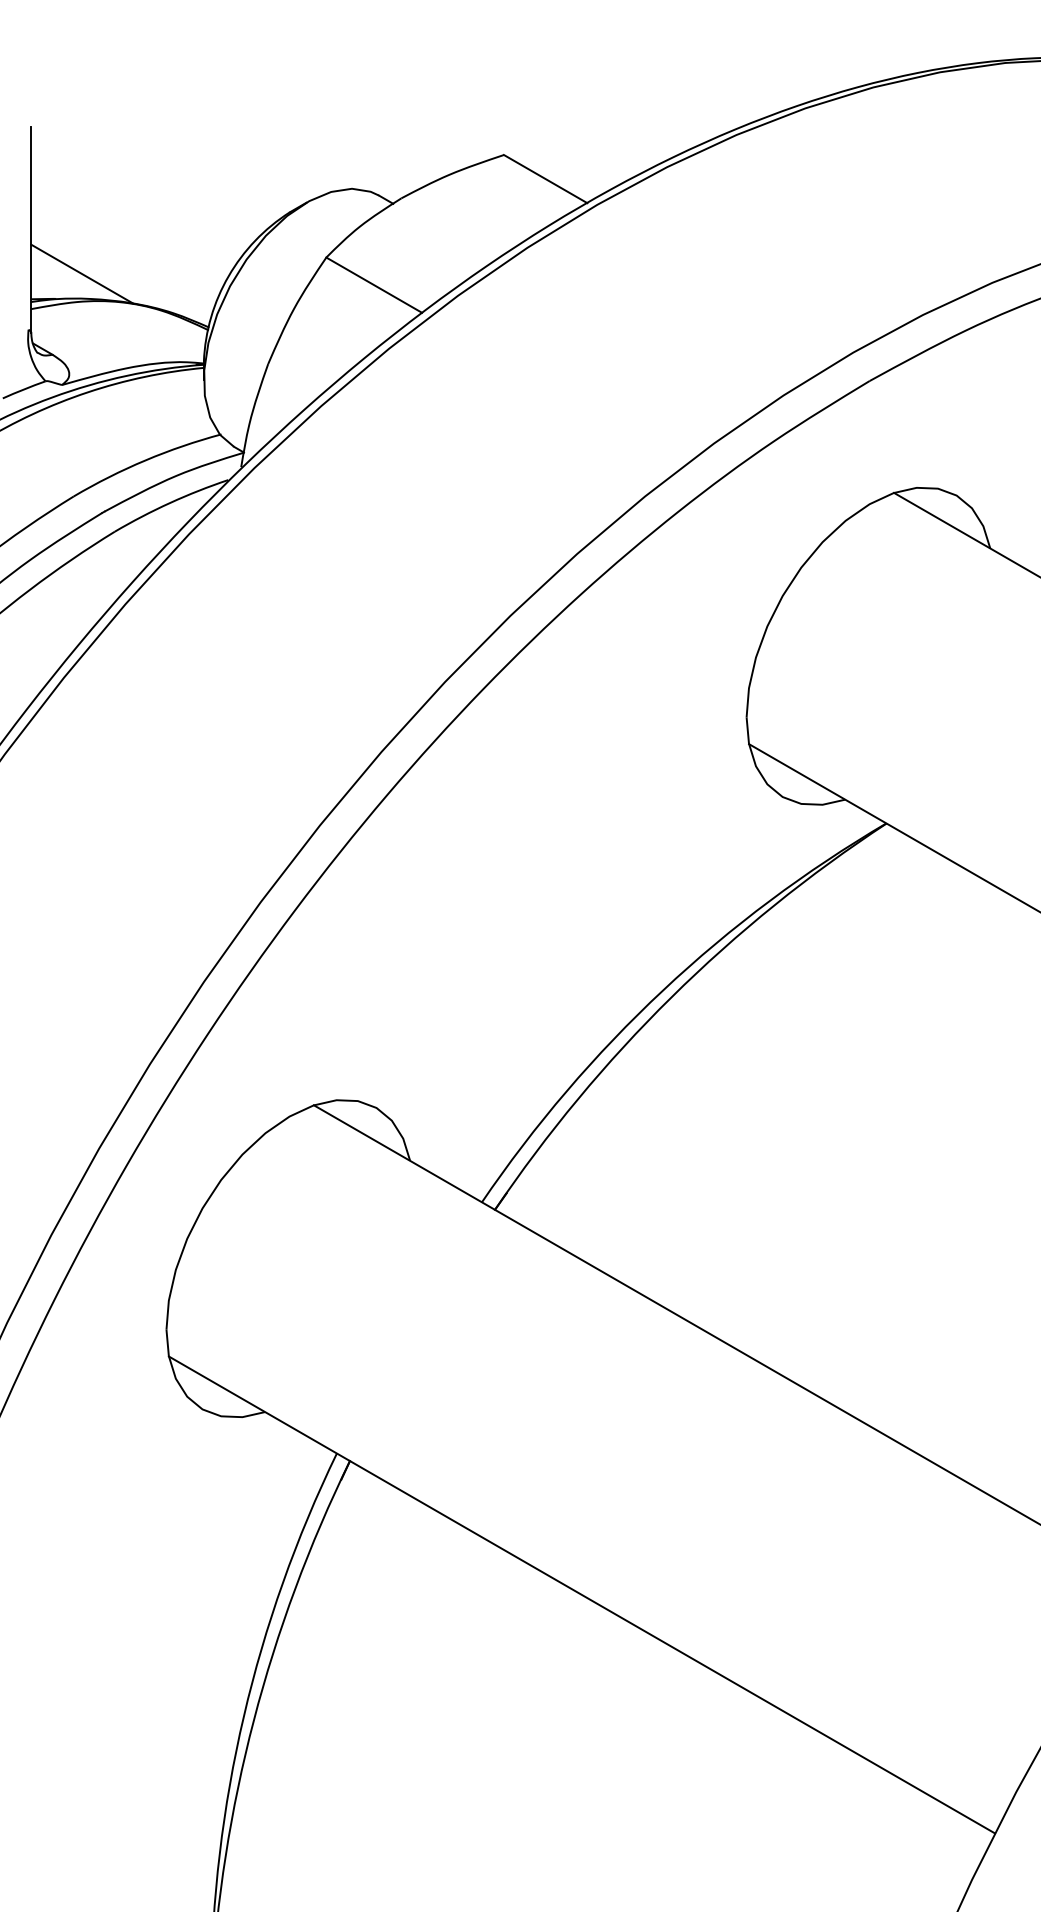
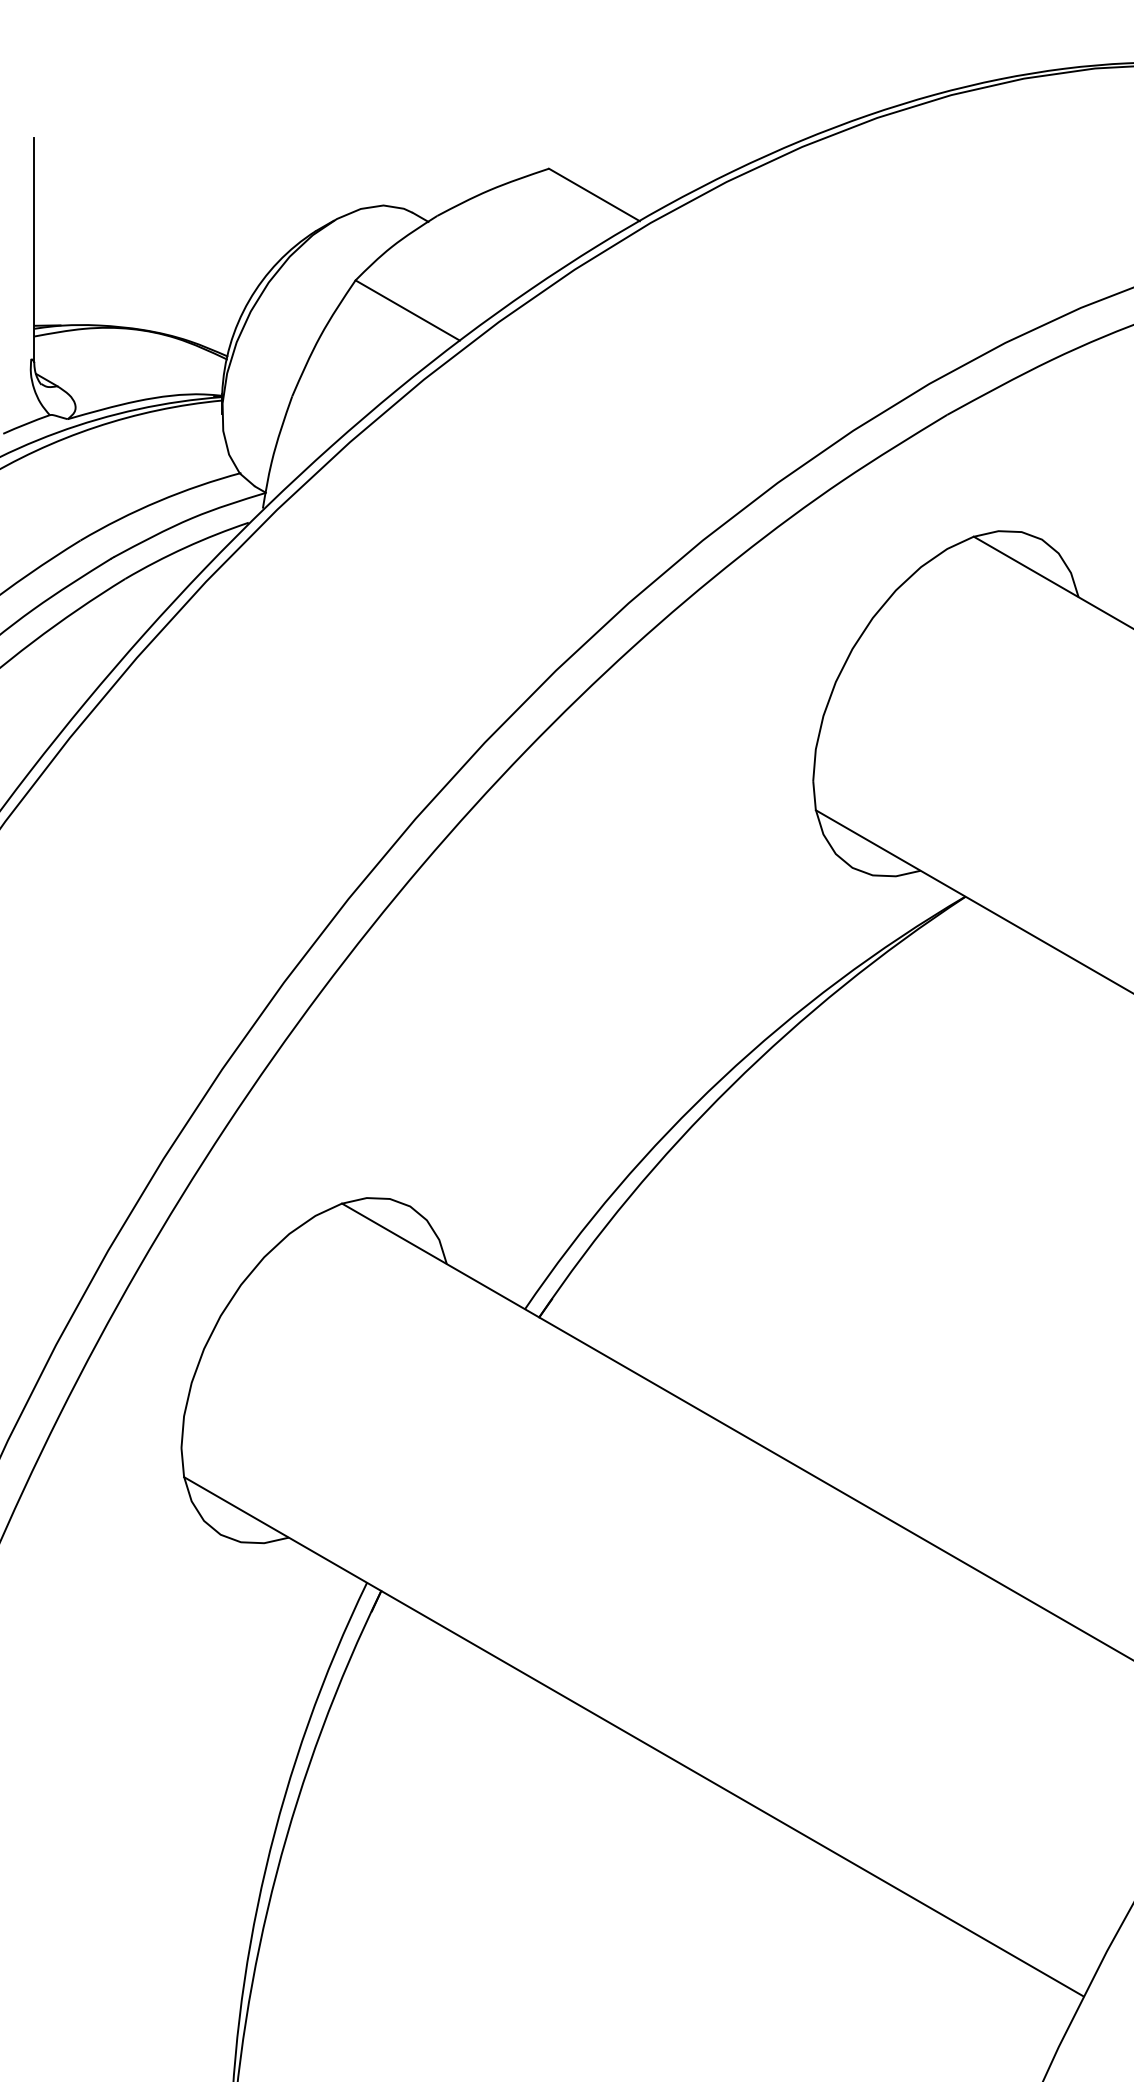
line: (82, 273) -> (90, 297), removed

